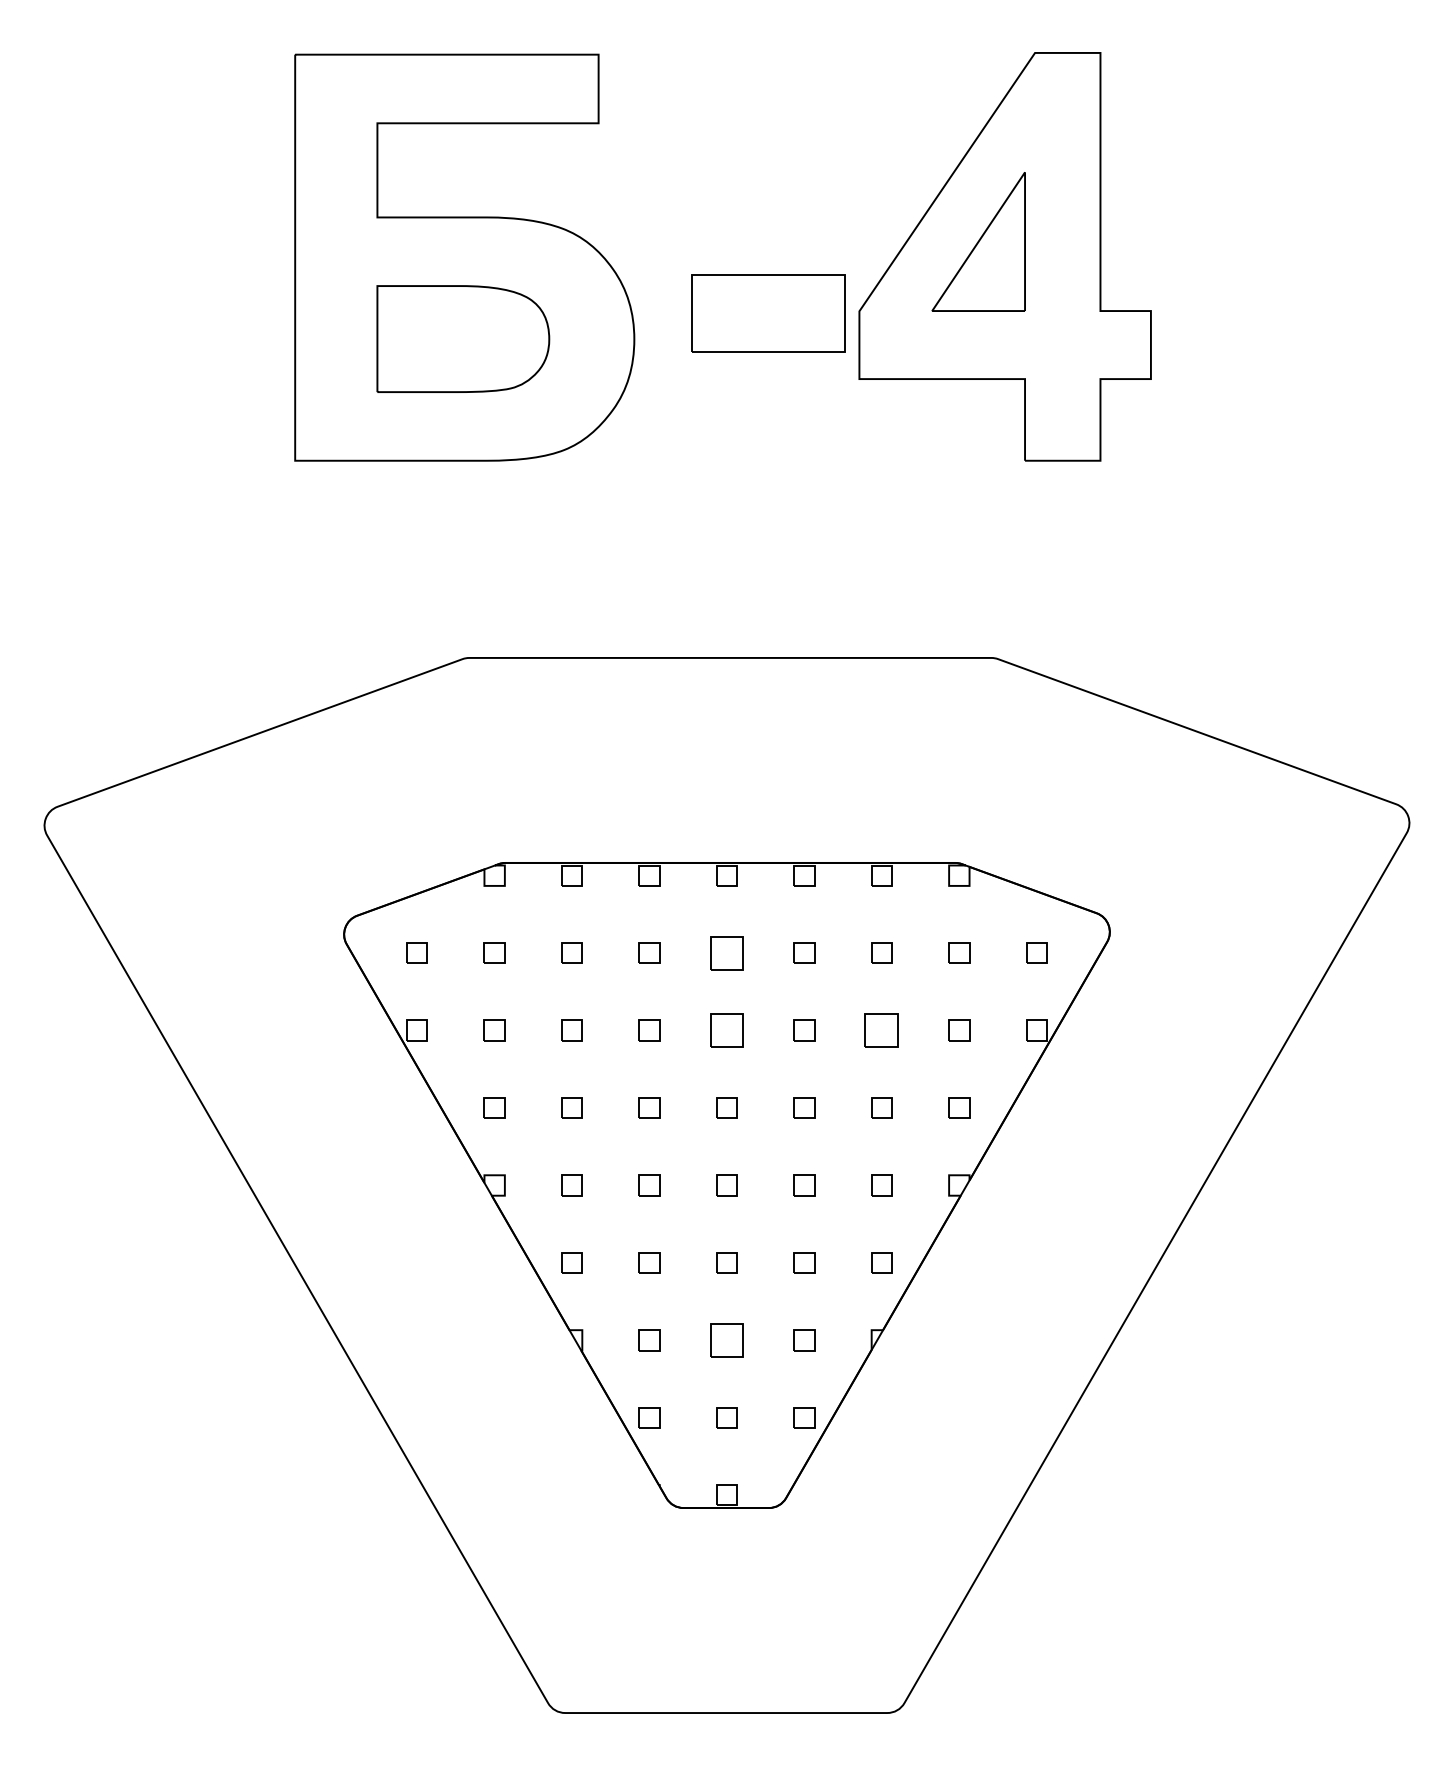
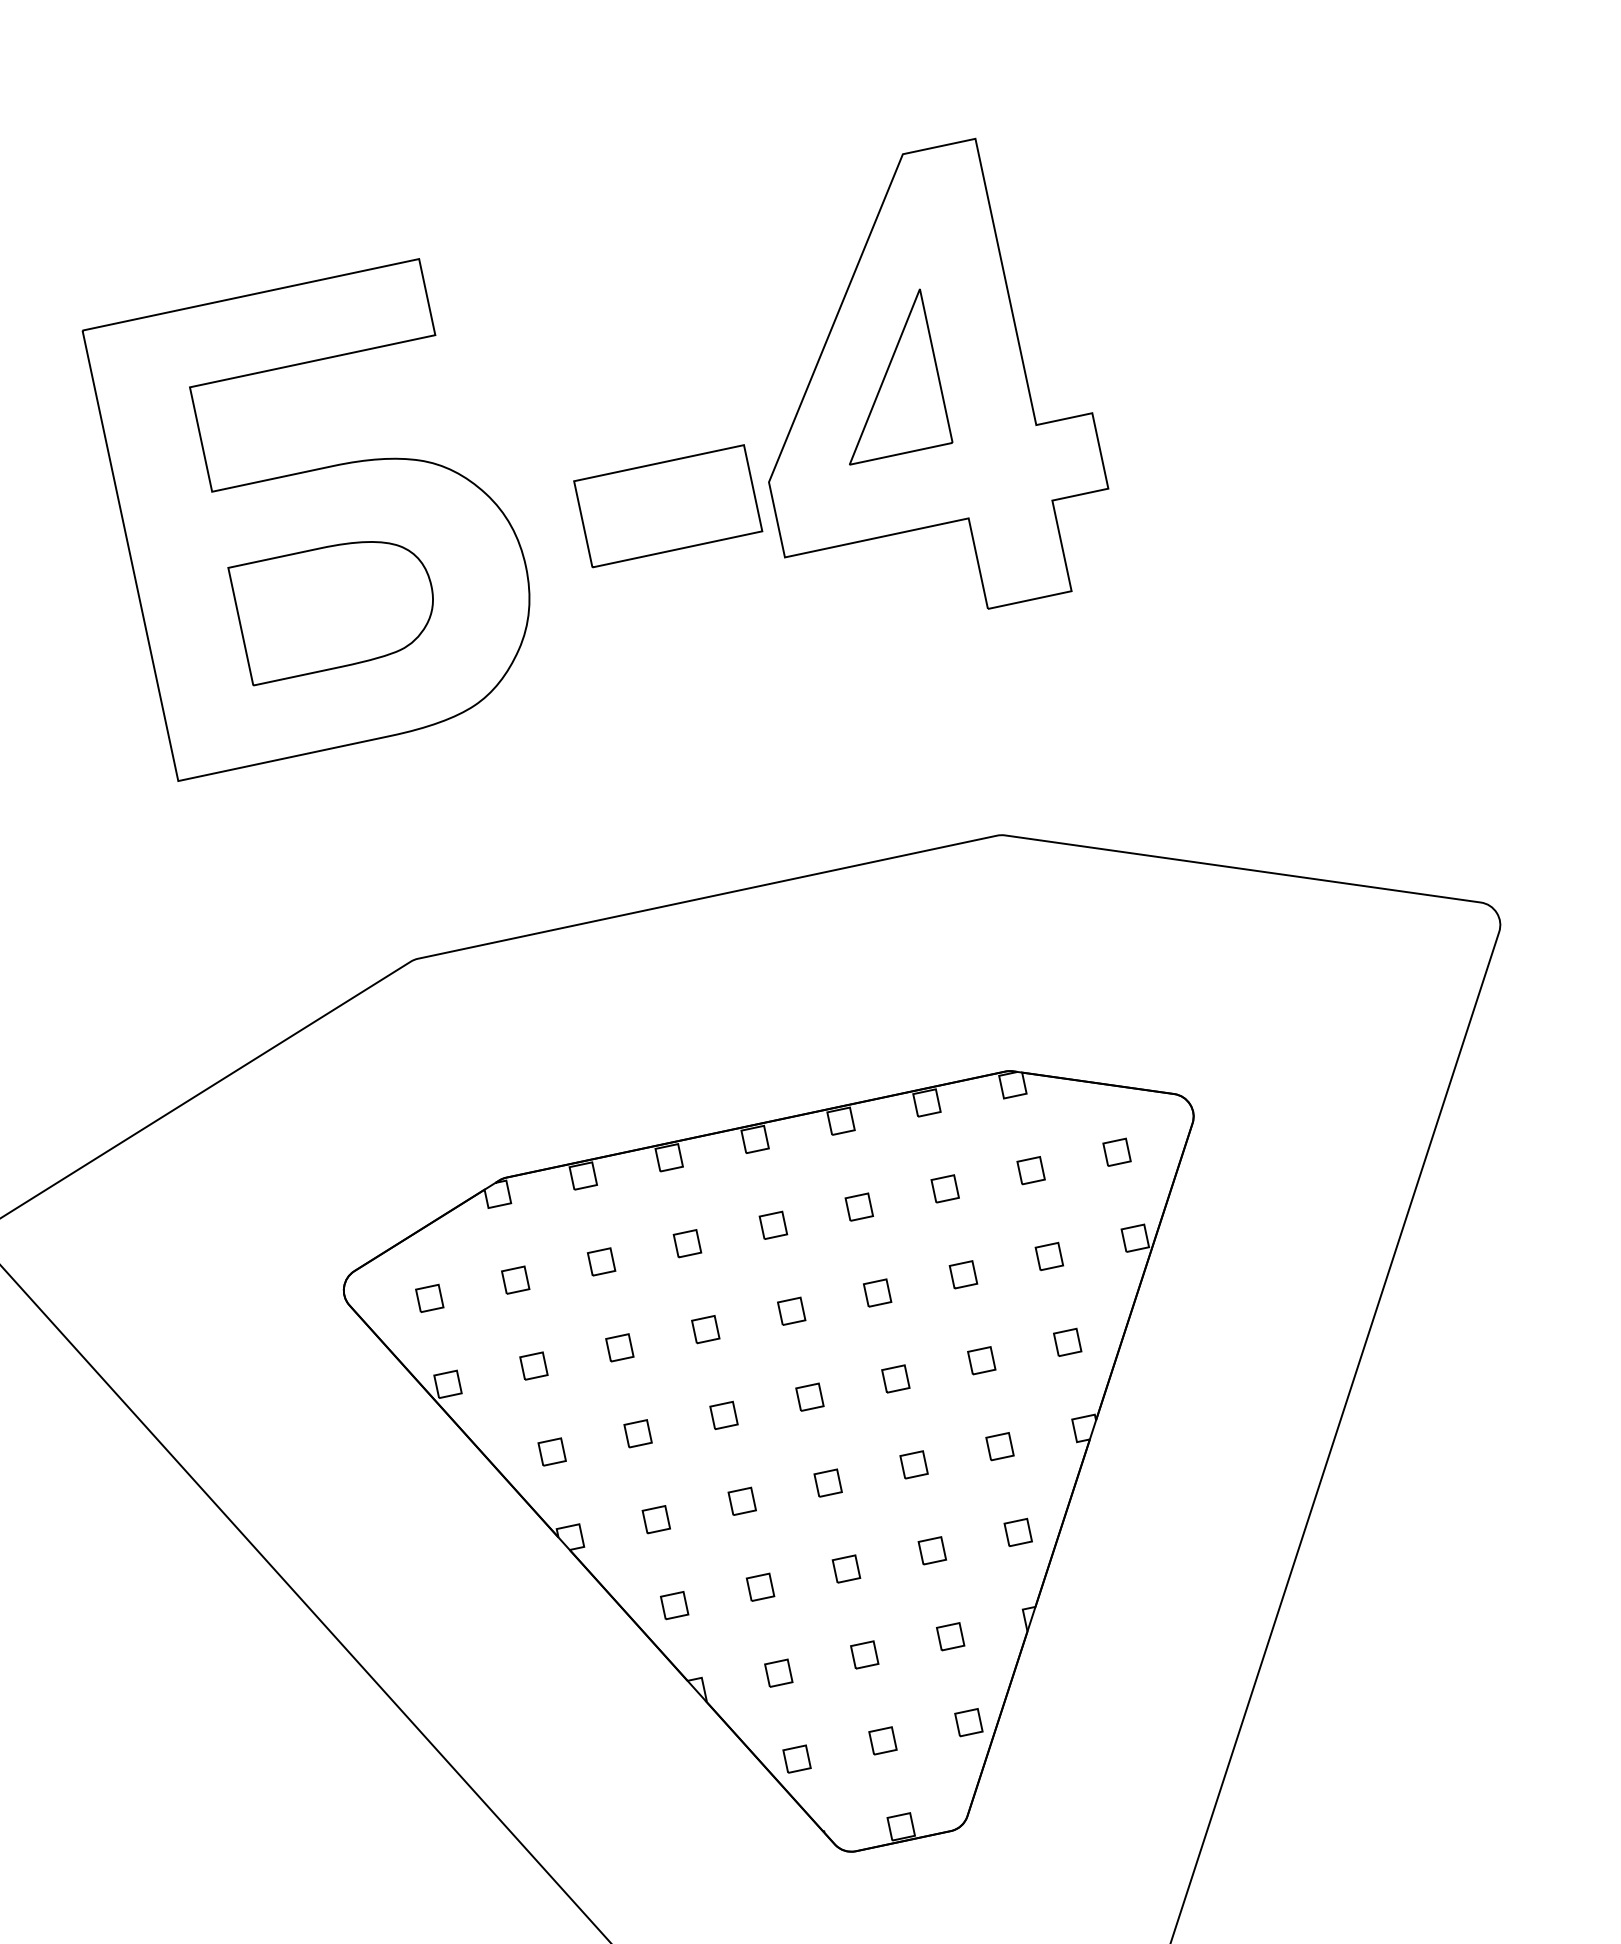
part: (726, 952) -> (772, 1224), size x0.62
part: (726, 1030) -> (791, 1311), size x0.62
part: (881, 1030) -> (963, 1274), size x0.62
part: (726, 1340) -> (864, 1655), size x0.62

